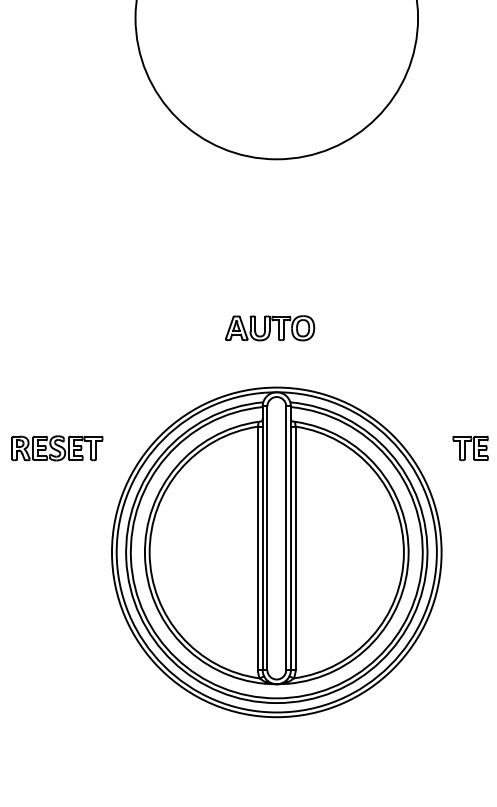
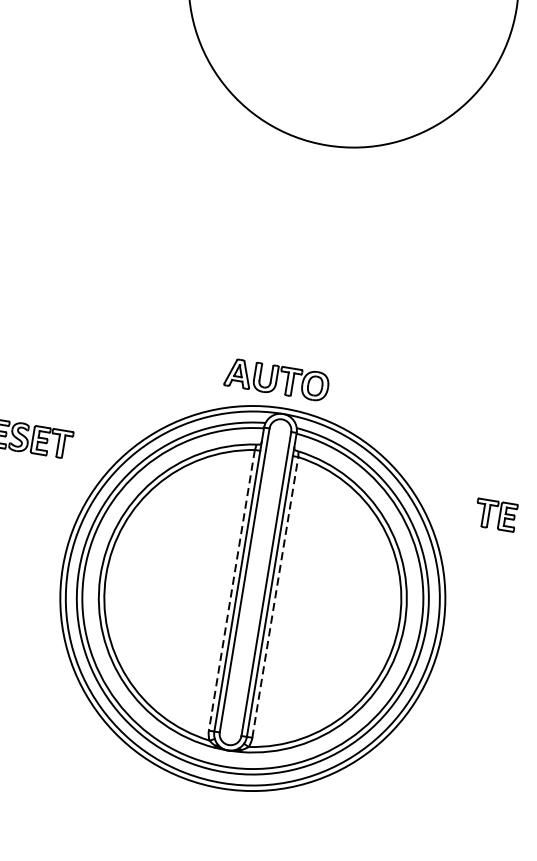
part: (270, 328) -> (277, 380), moved
line: (257, 548) -> (231, 590), solid -> dashed
line: (295, 548) -> (275, 597), solid -> dashed

